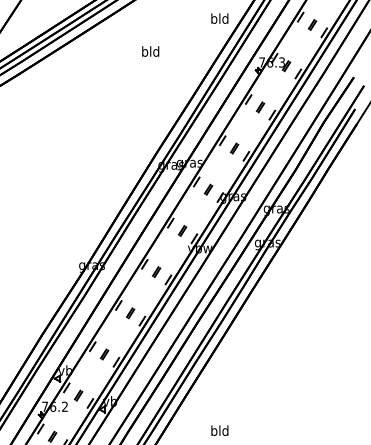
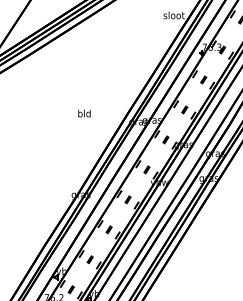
text: (219, 18) -> (173, 15), bld -> sloot
text: (150, 51) -> (84, 113), moved

